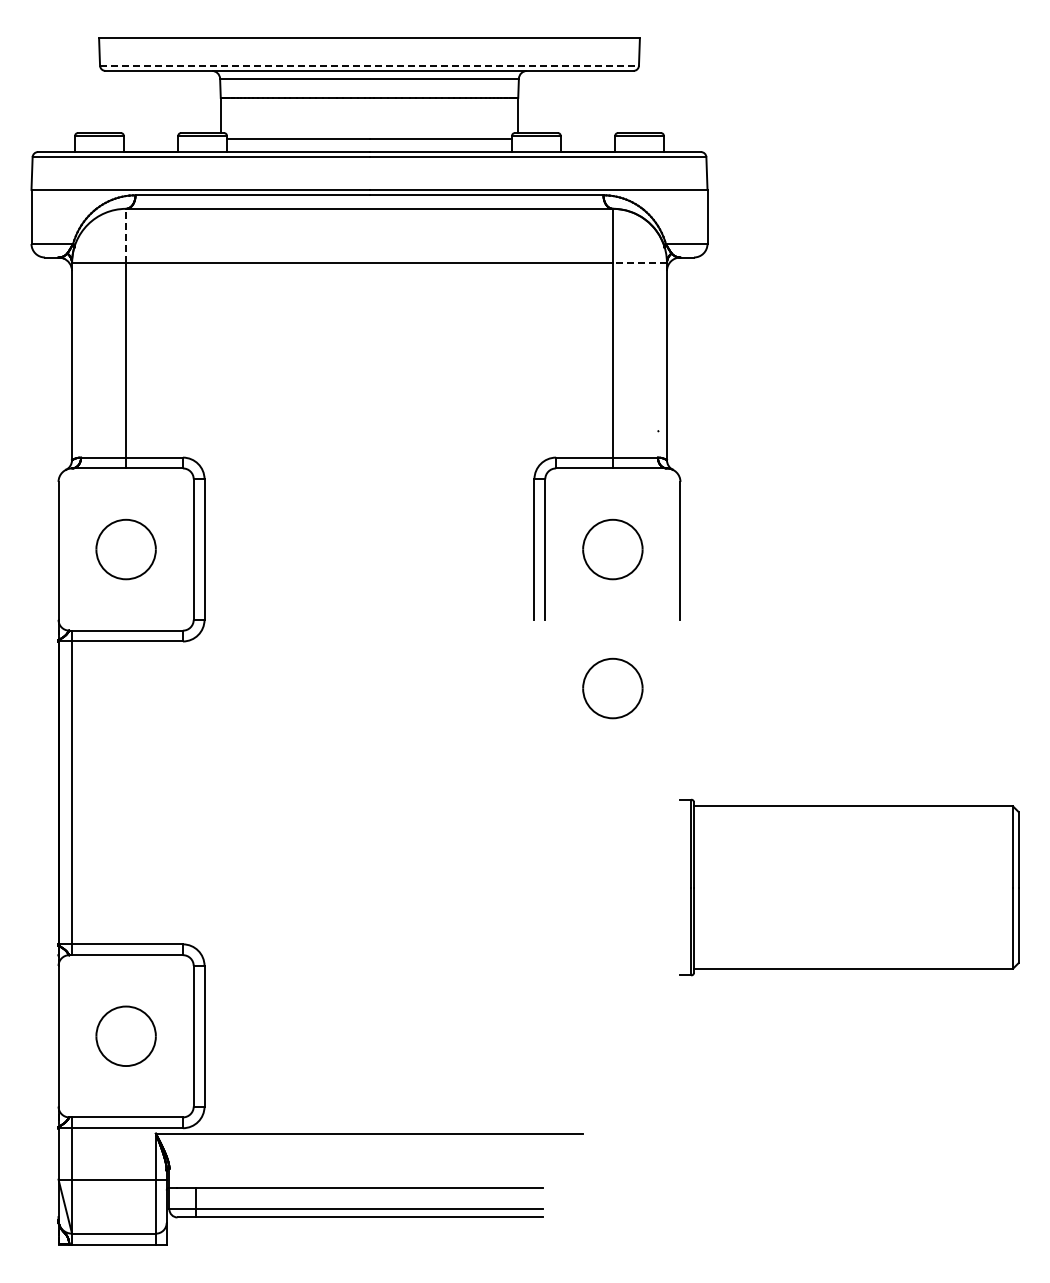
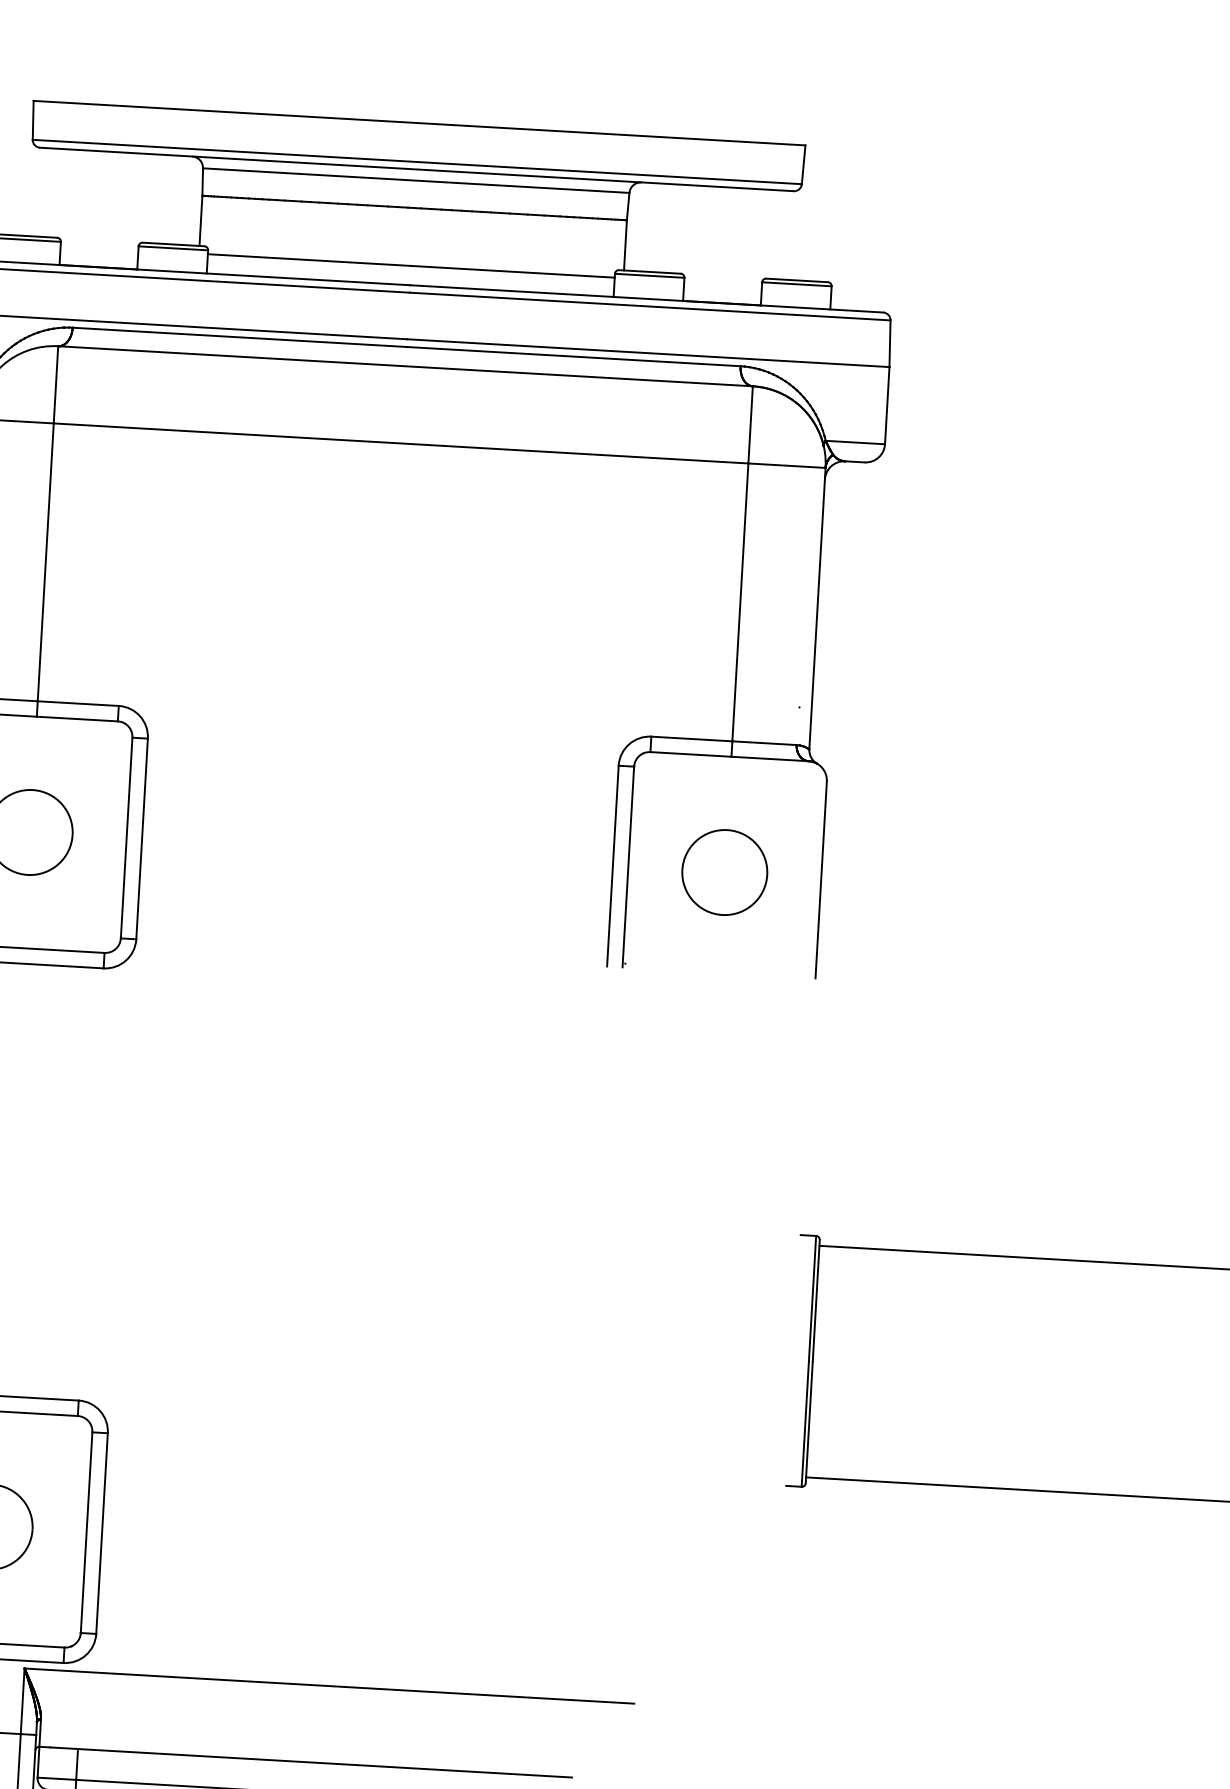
line: (370, 65) -> (418, 161), dashed -> solid
line: (126, 235) -> (56, 384), dashed -> solid
line: (639, 262) -> (786, 465), dashed -> solid
part: (612, 688) -> (712, 1070), removed

